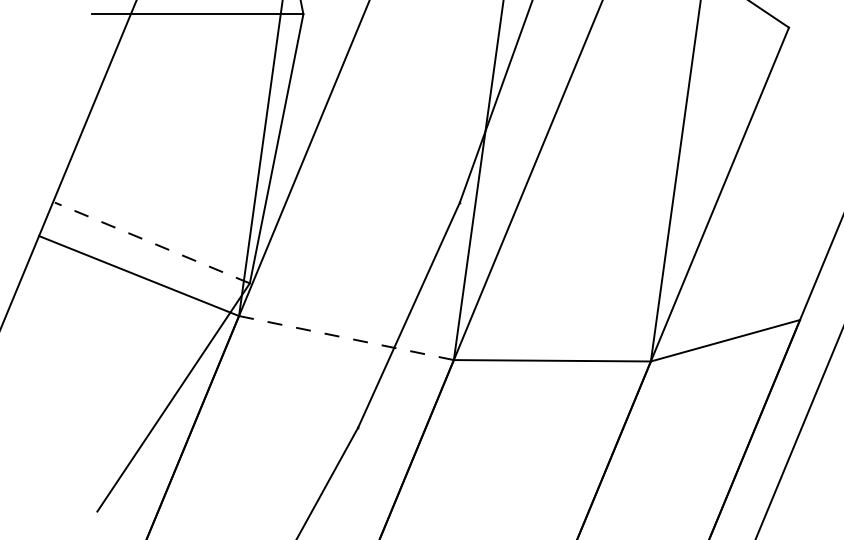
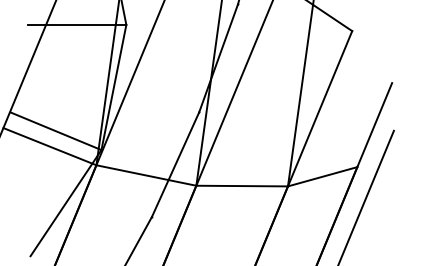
line: (151, 243) -> (55, 131), dashed -> solid
line: (346, 338) -> (146, 175), dashed -> solid

